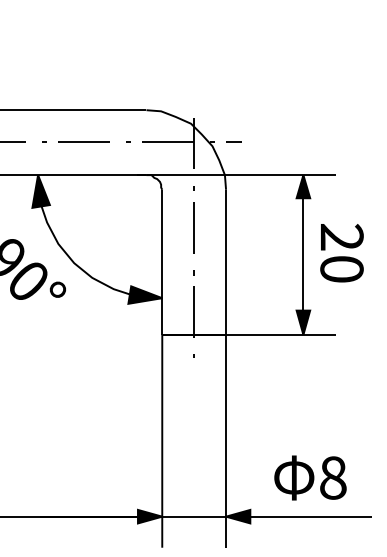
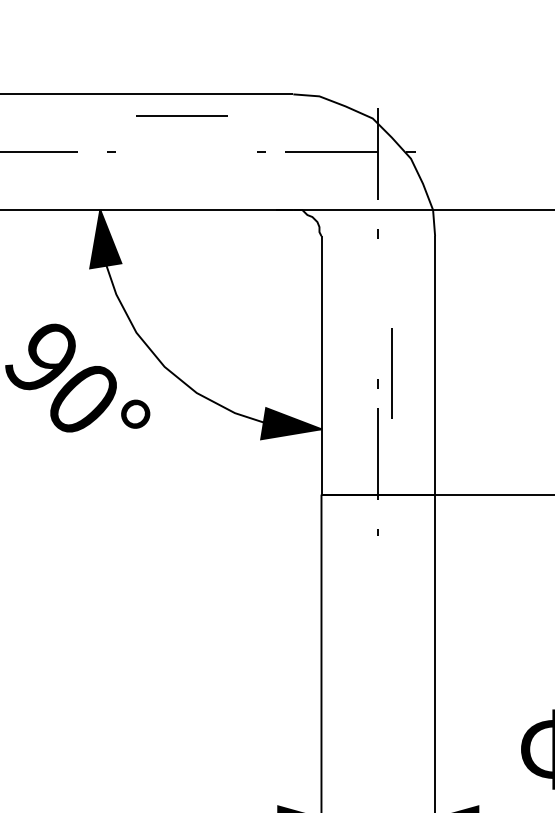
line: (83, 141) -> (181, 114), moved
line: (233, 141) -> (448, 150), removed
line: (193, 227) -> (391, 372), moved

